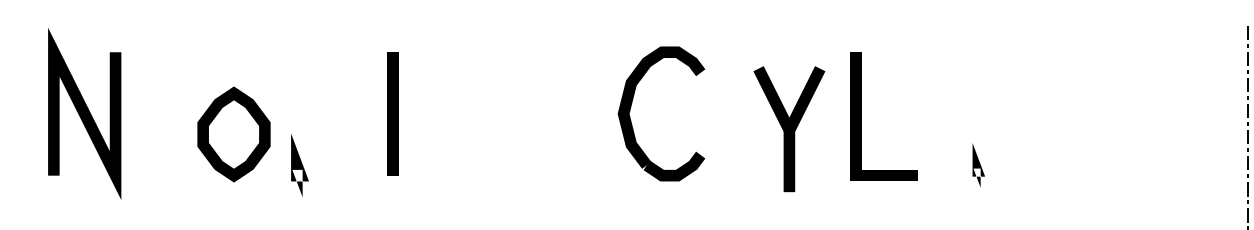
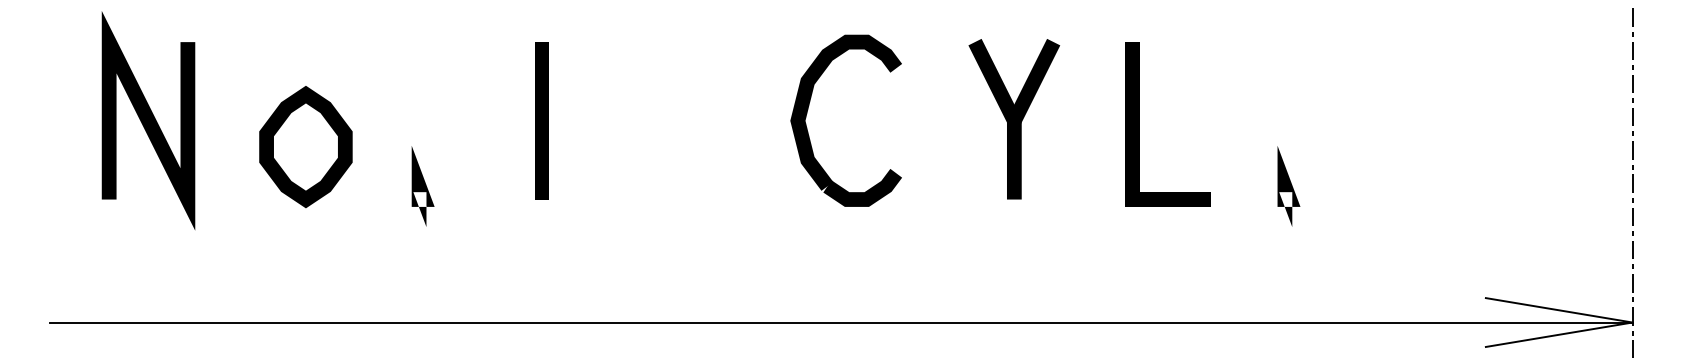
part: (631, 105) -> (808, 109), moved
part: (789, 129) -> (1014, 119), moved
part: (233, 134) -> (305, 147), moved
part: (978, 165) -> (1288, 186), size x1.43

